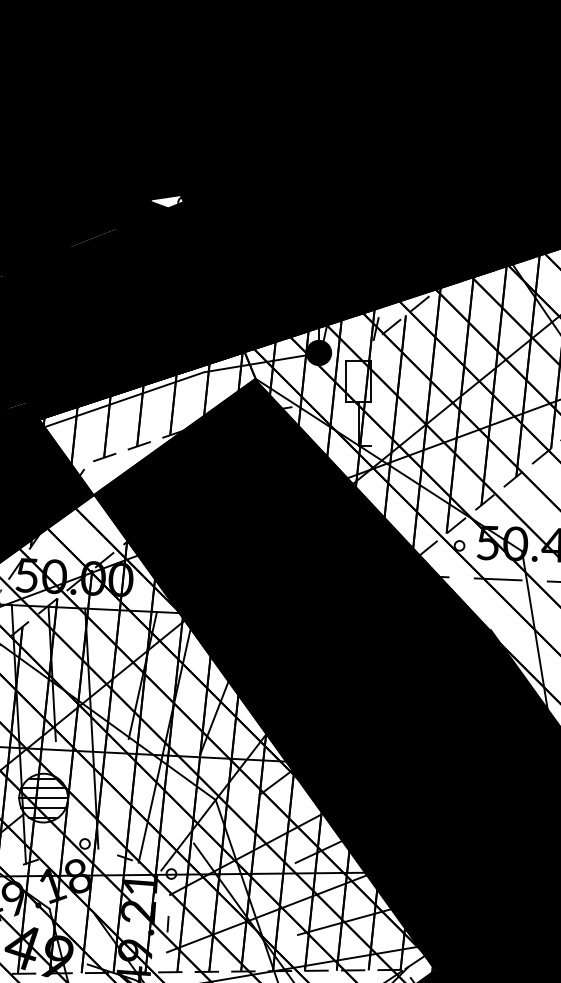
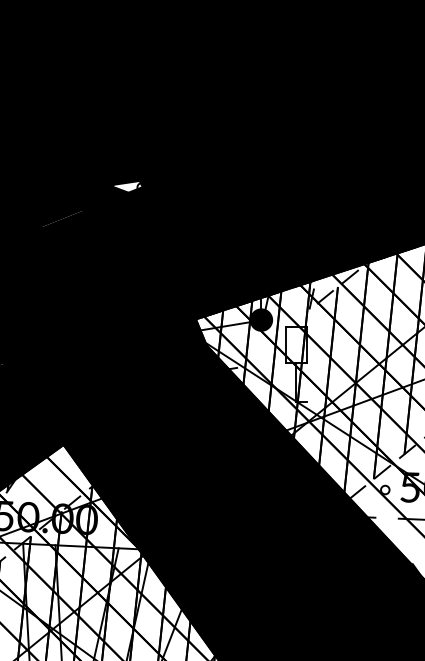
fill: (147, 423) -> (110, 382), added

